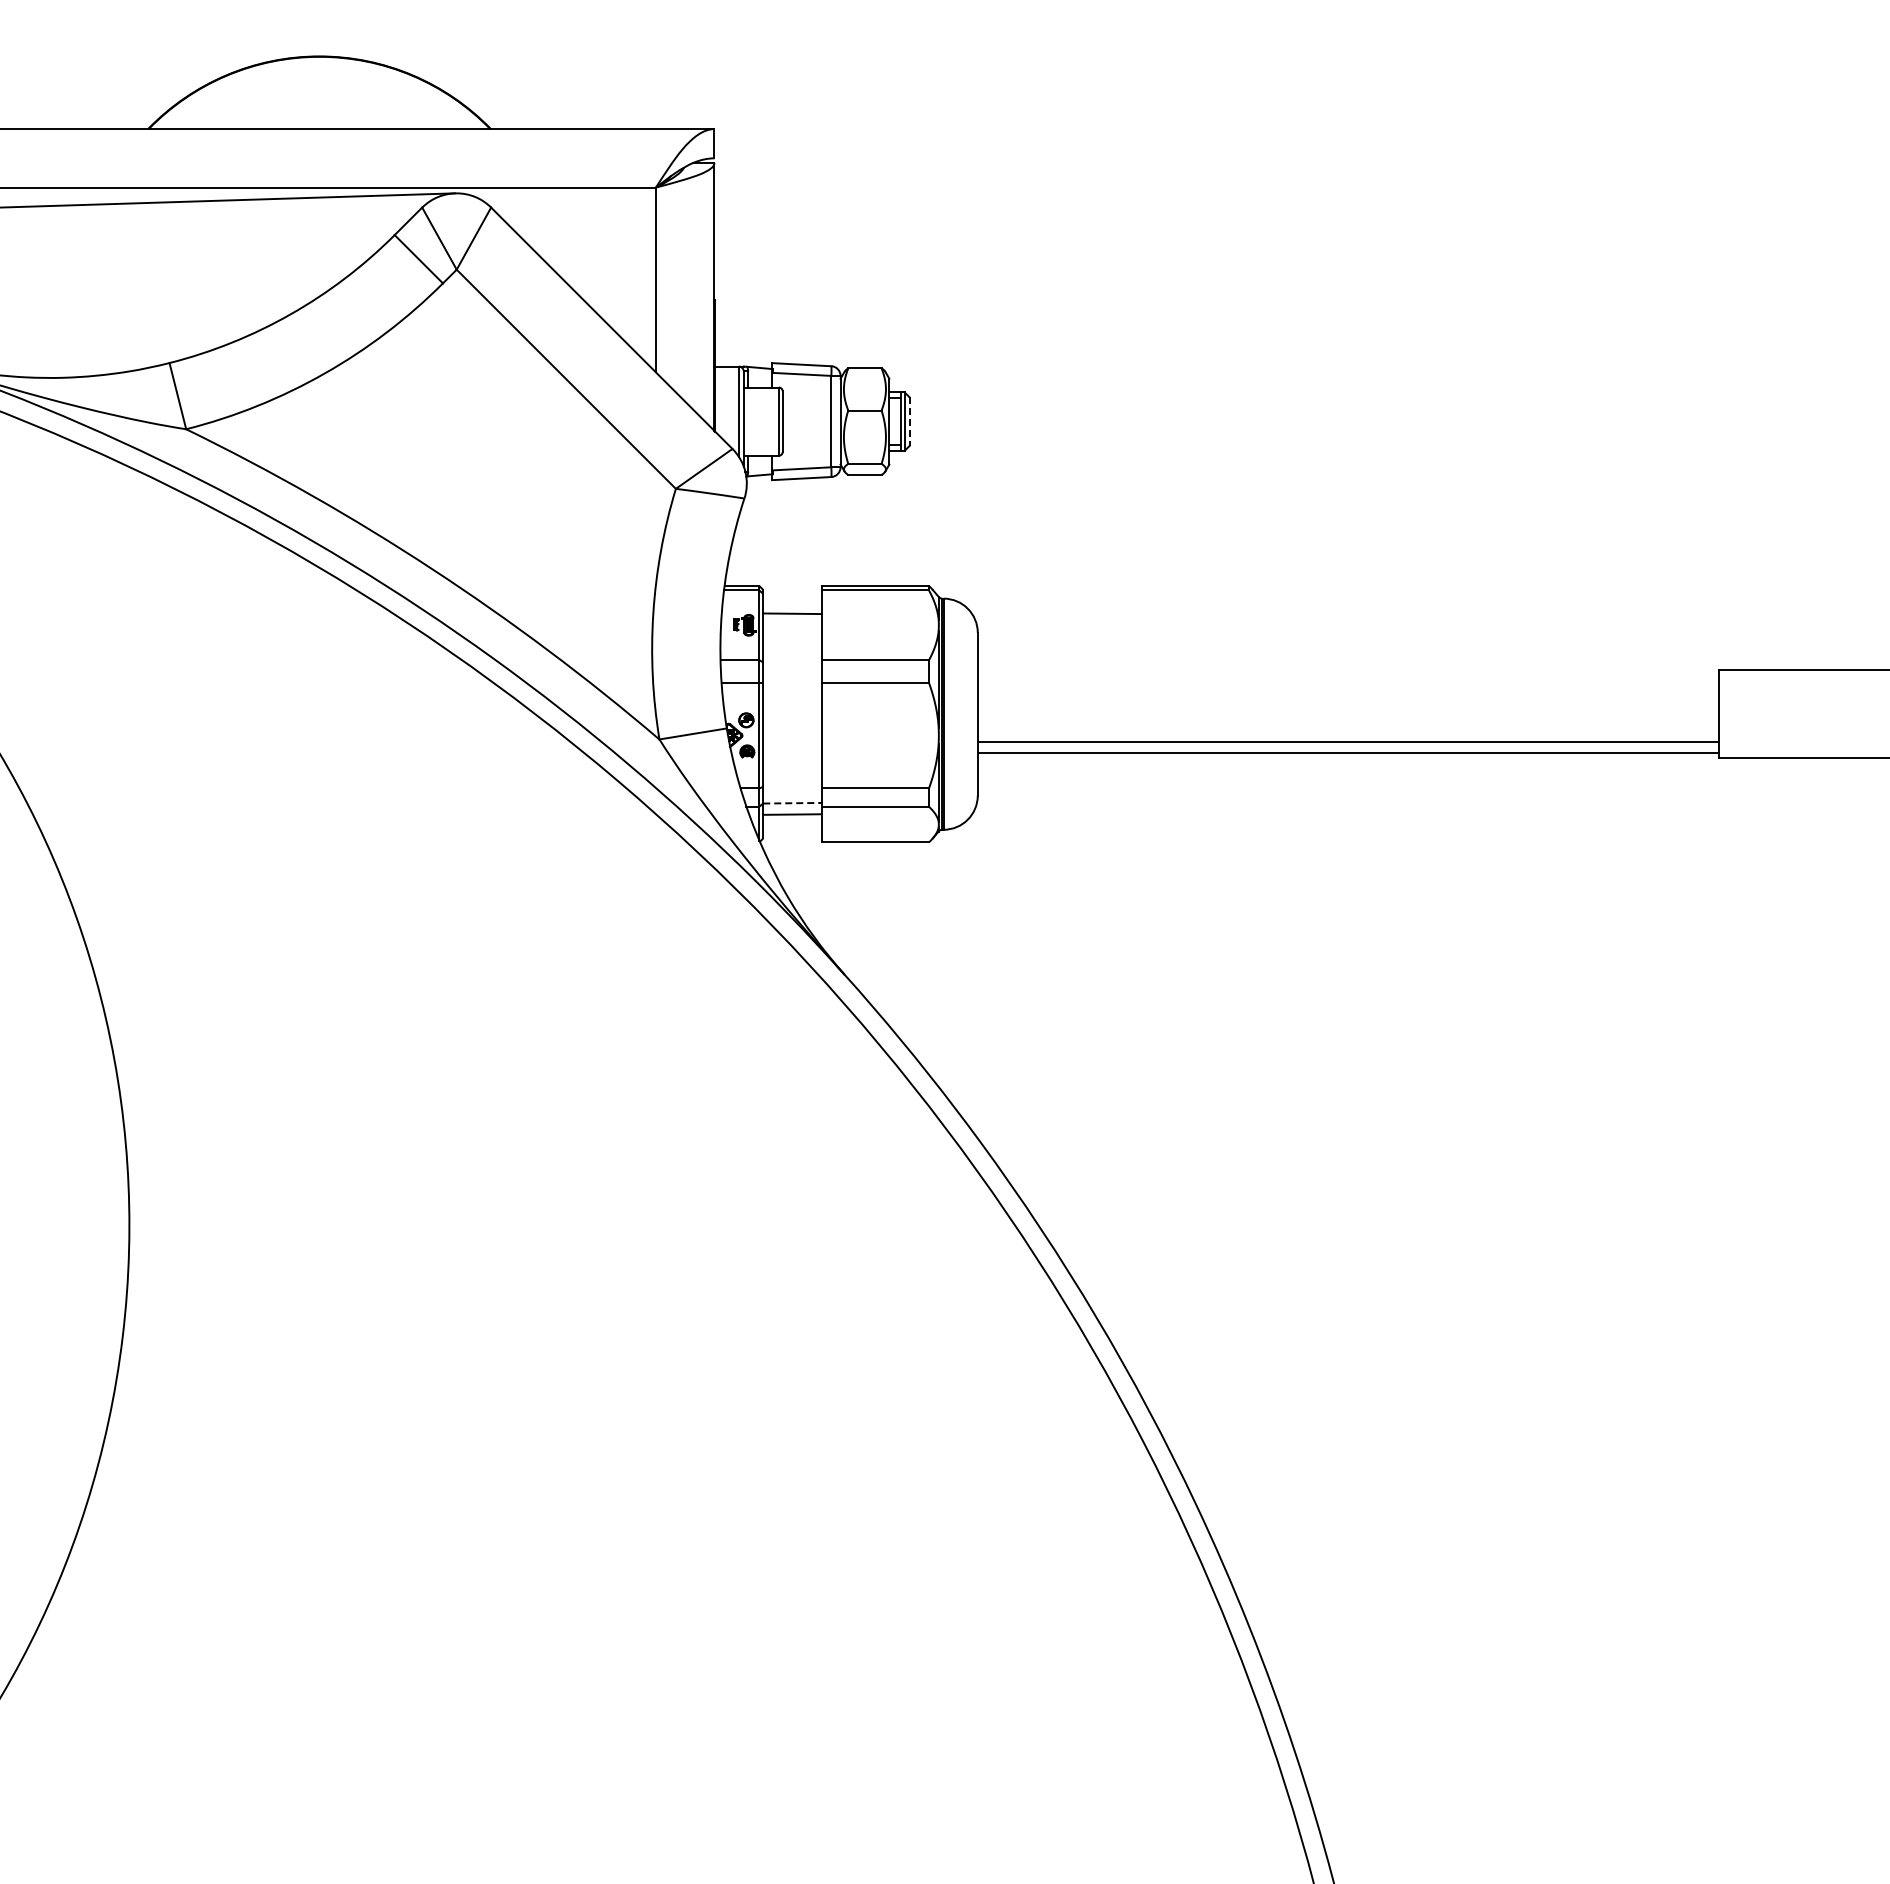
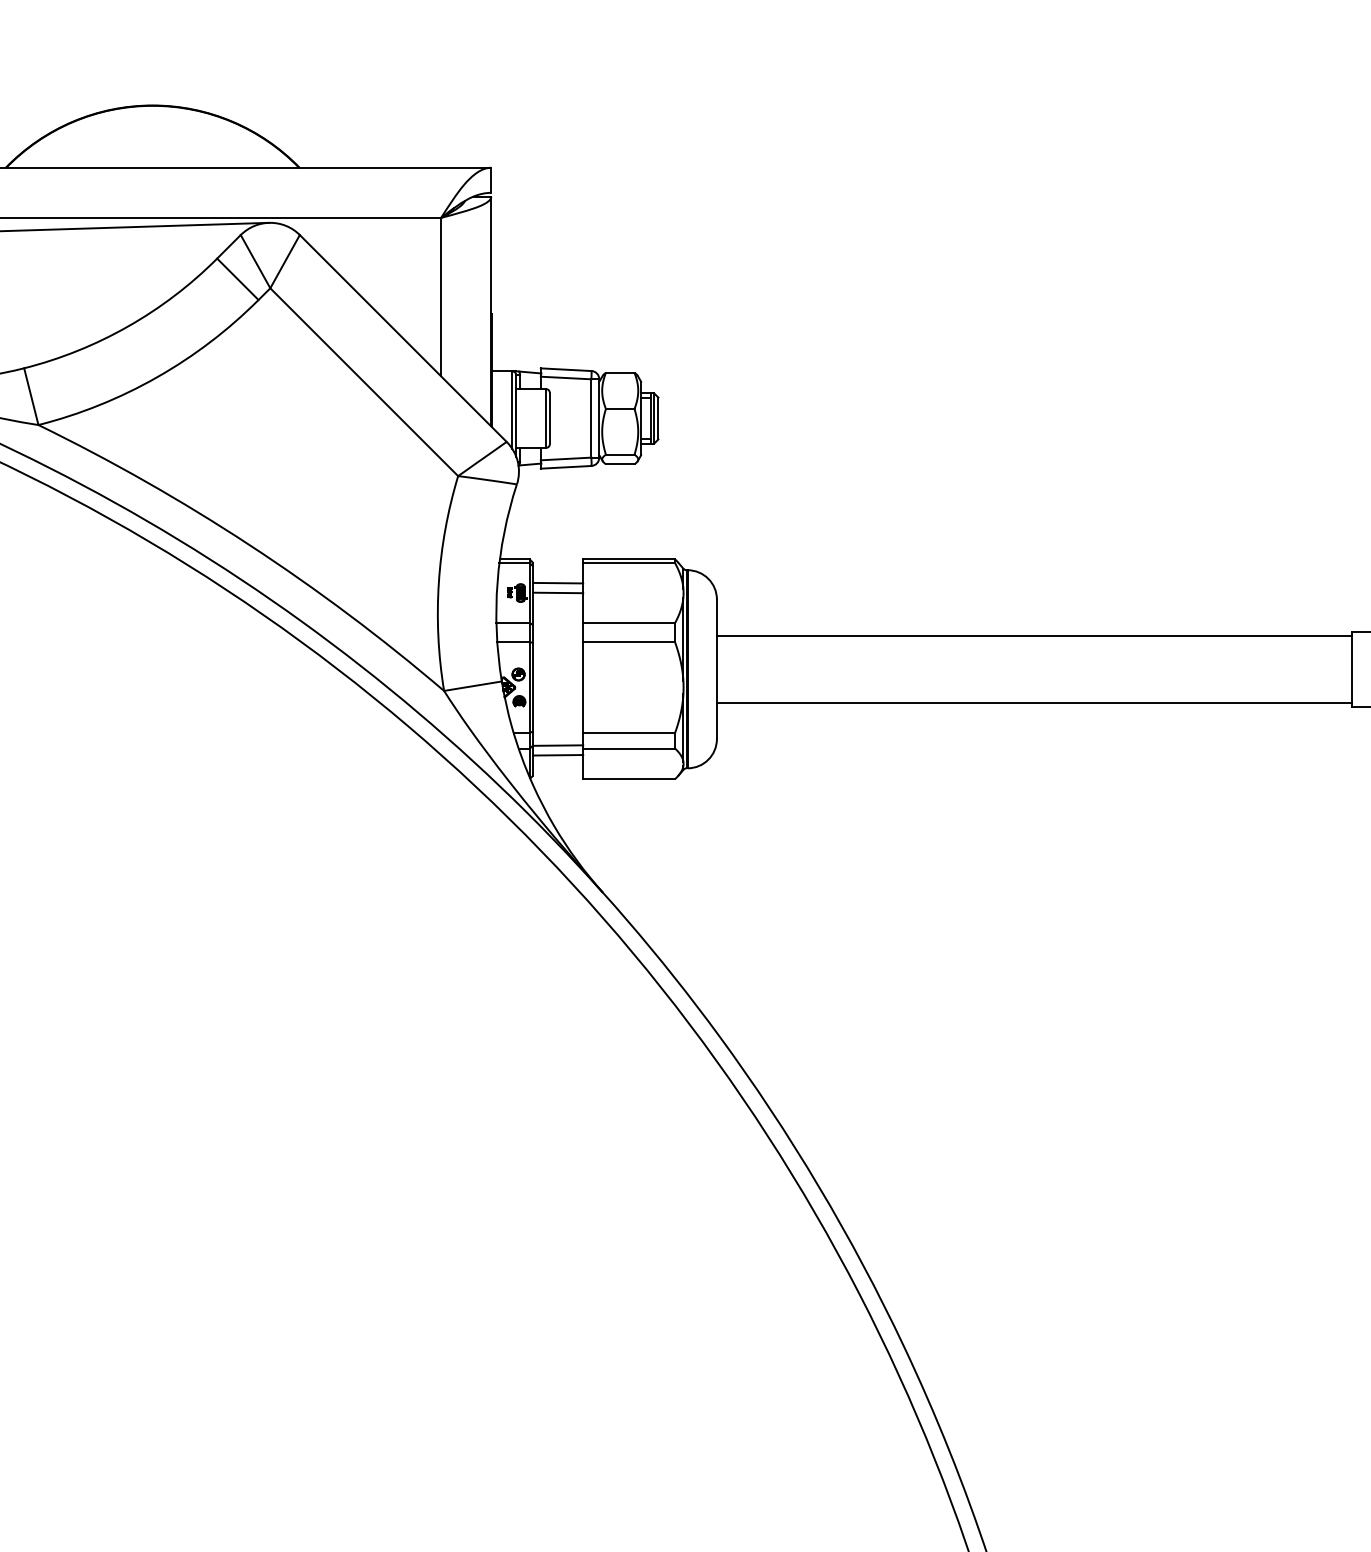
line: (909, 422) -> (658, 419), dashed -> solid
line: (792, 624) -> (558, 592), added
line: (1347, 742) -> (1033, 636), moved
line: (792, 803) -> (558, 745), dashed -> solid

